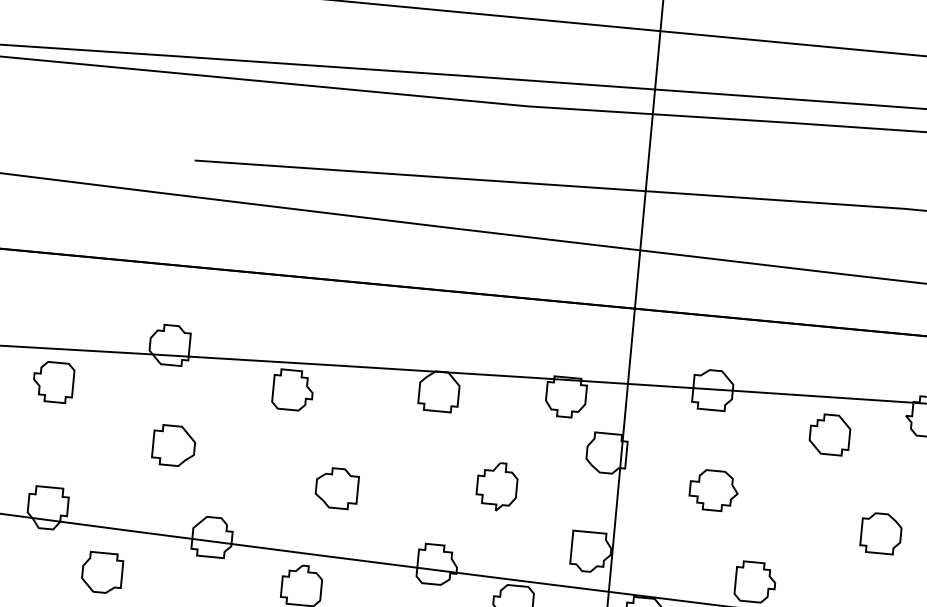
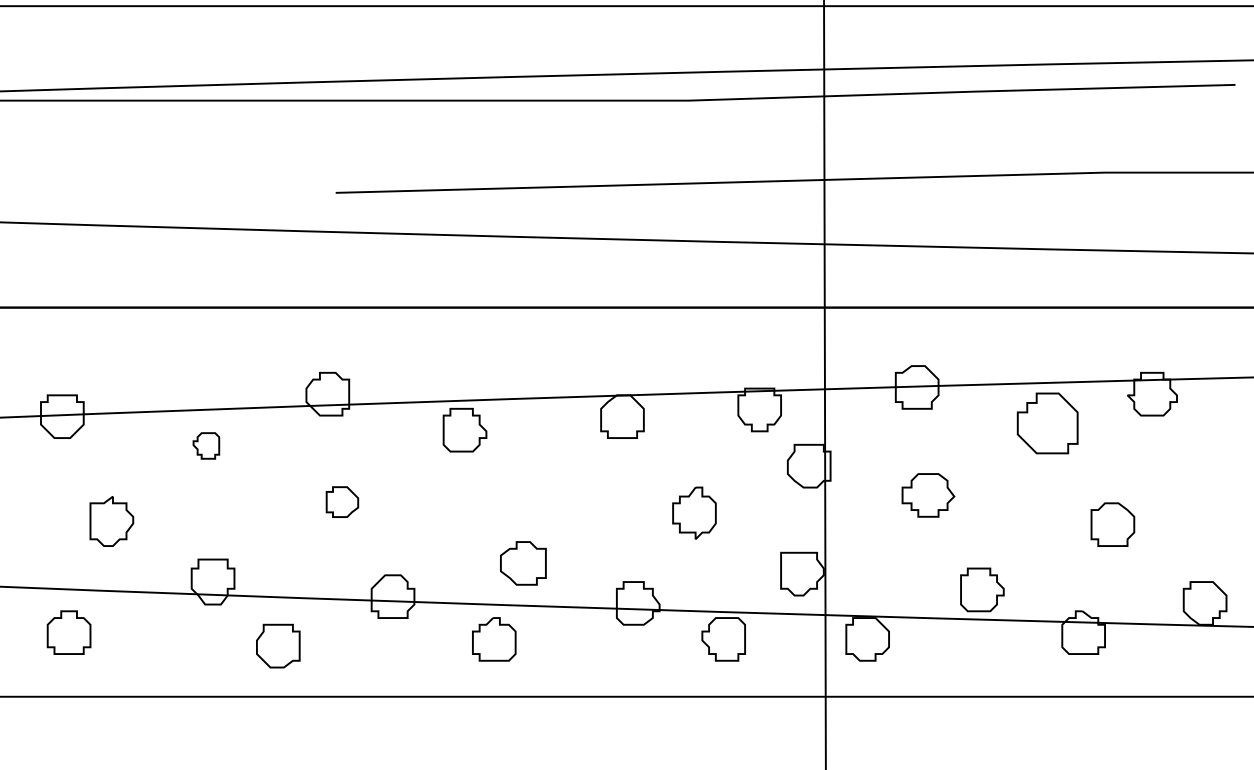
part: (53, 381) -> (206, 445), size x0.6
part: (829, 434) -> (1047, 423), size x1.4
part: (174, 445) -> (342, 501), size x0.7
part: (337, 488) -> (523, 563), moved

